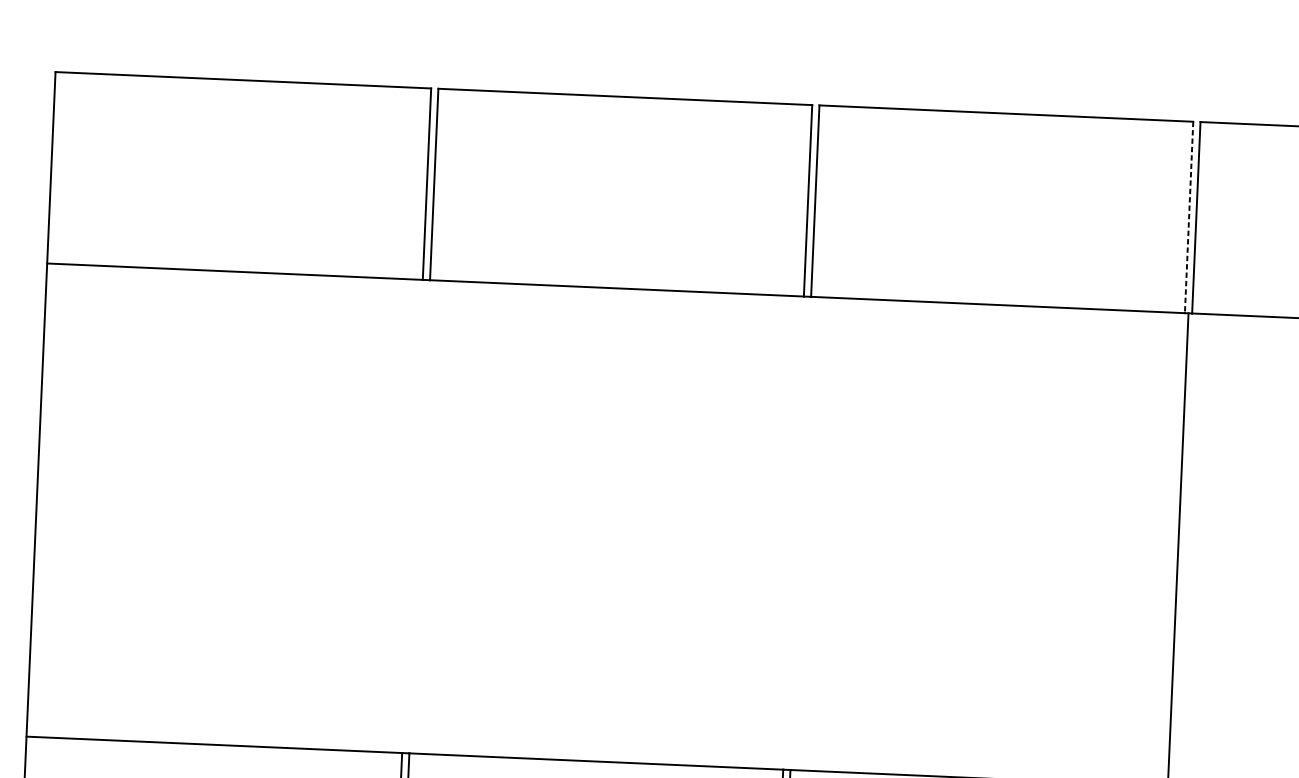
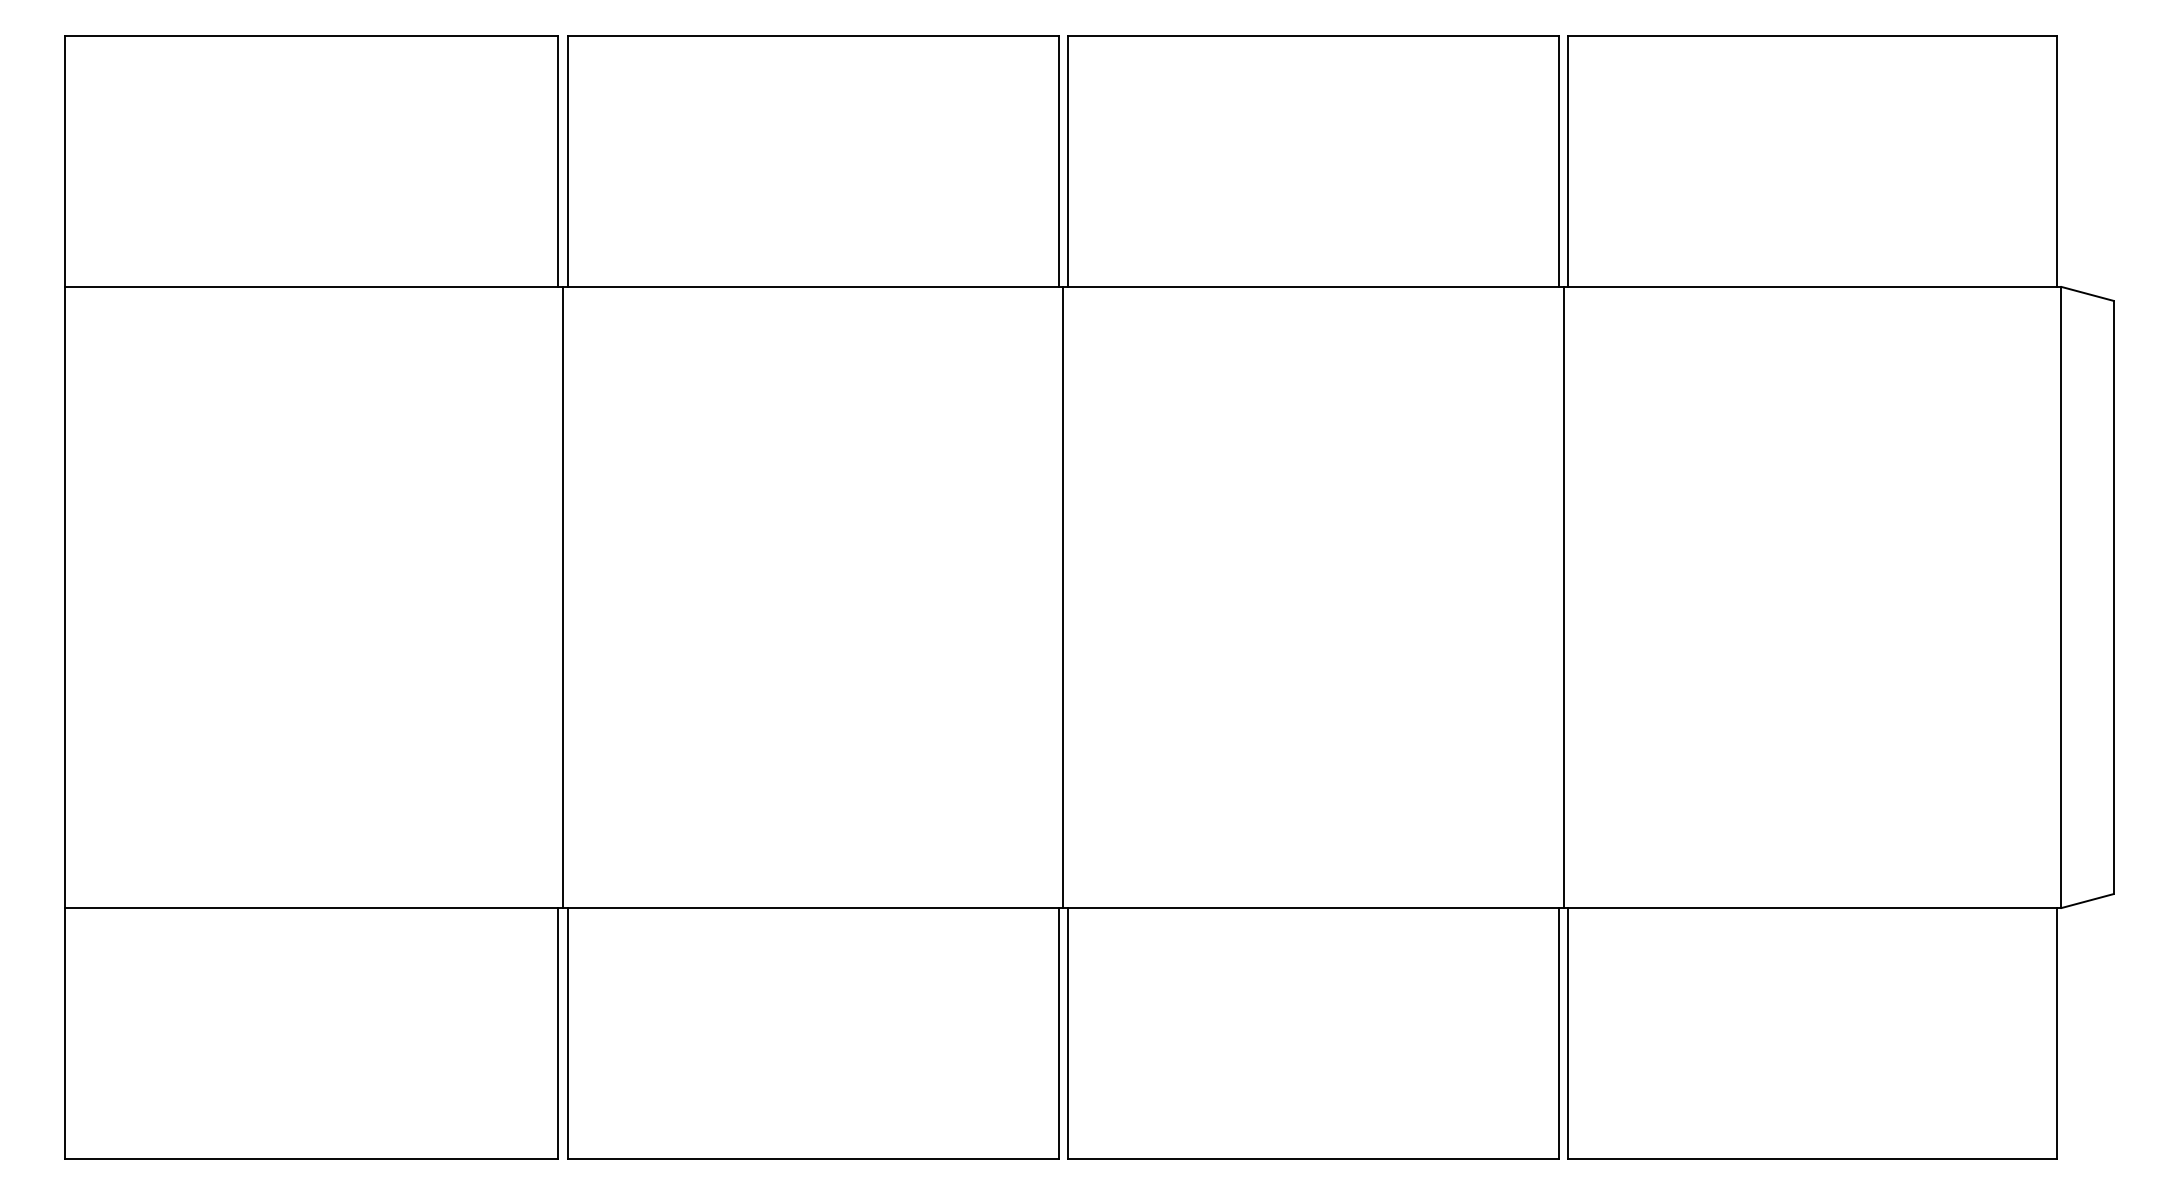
line: (1188, 217) -> (1558, 161), dashed -> solid
line: (416, 516) -> (563, 597), added
line: (797, 533) -> (1063, 597), added

